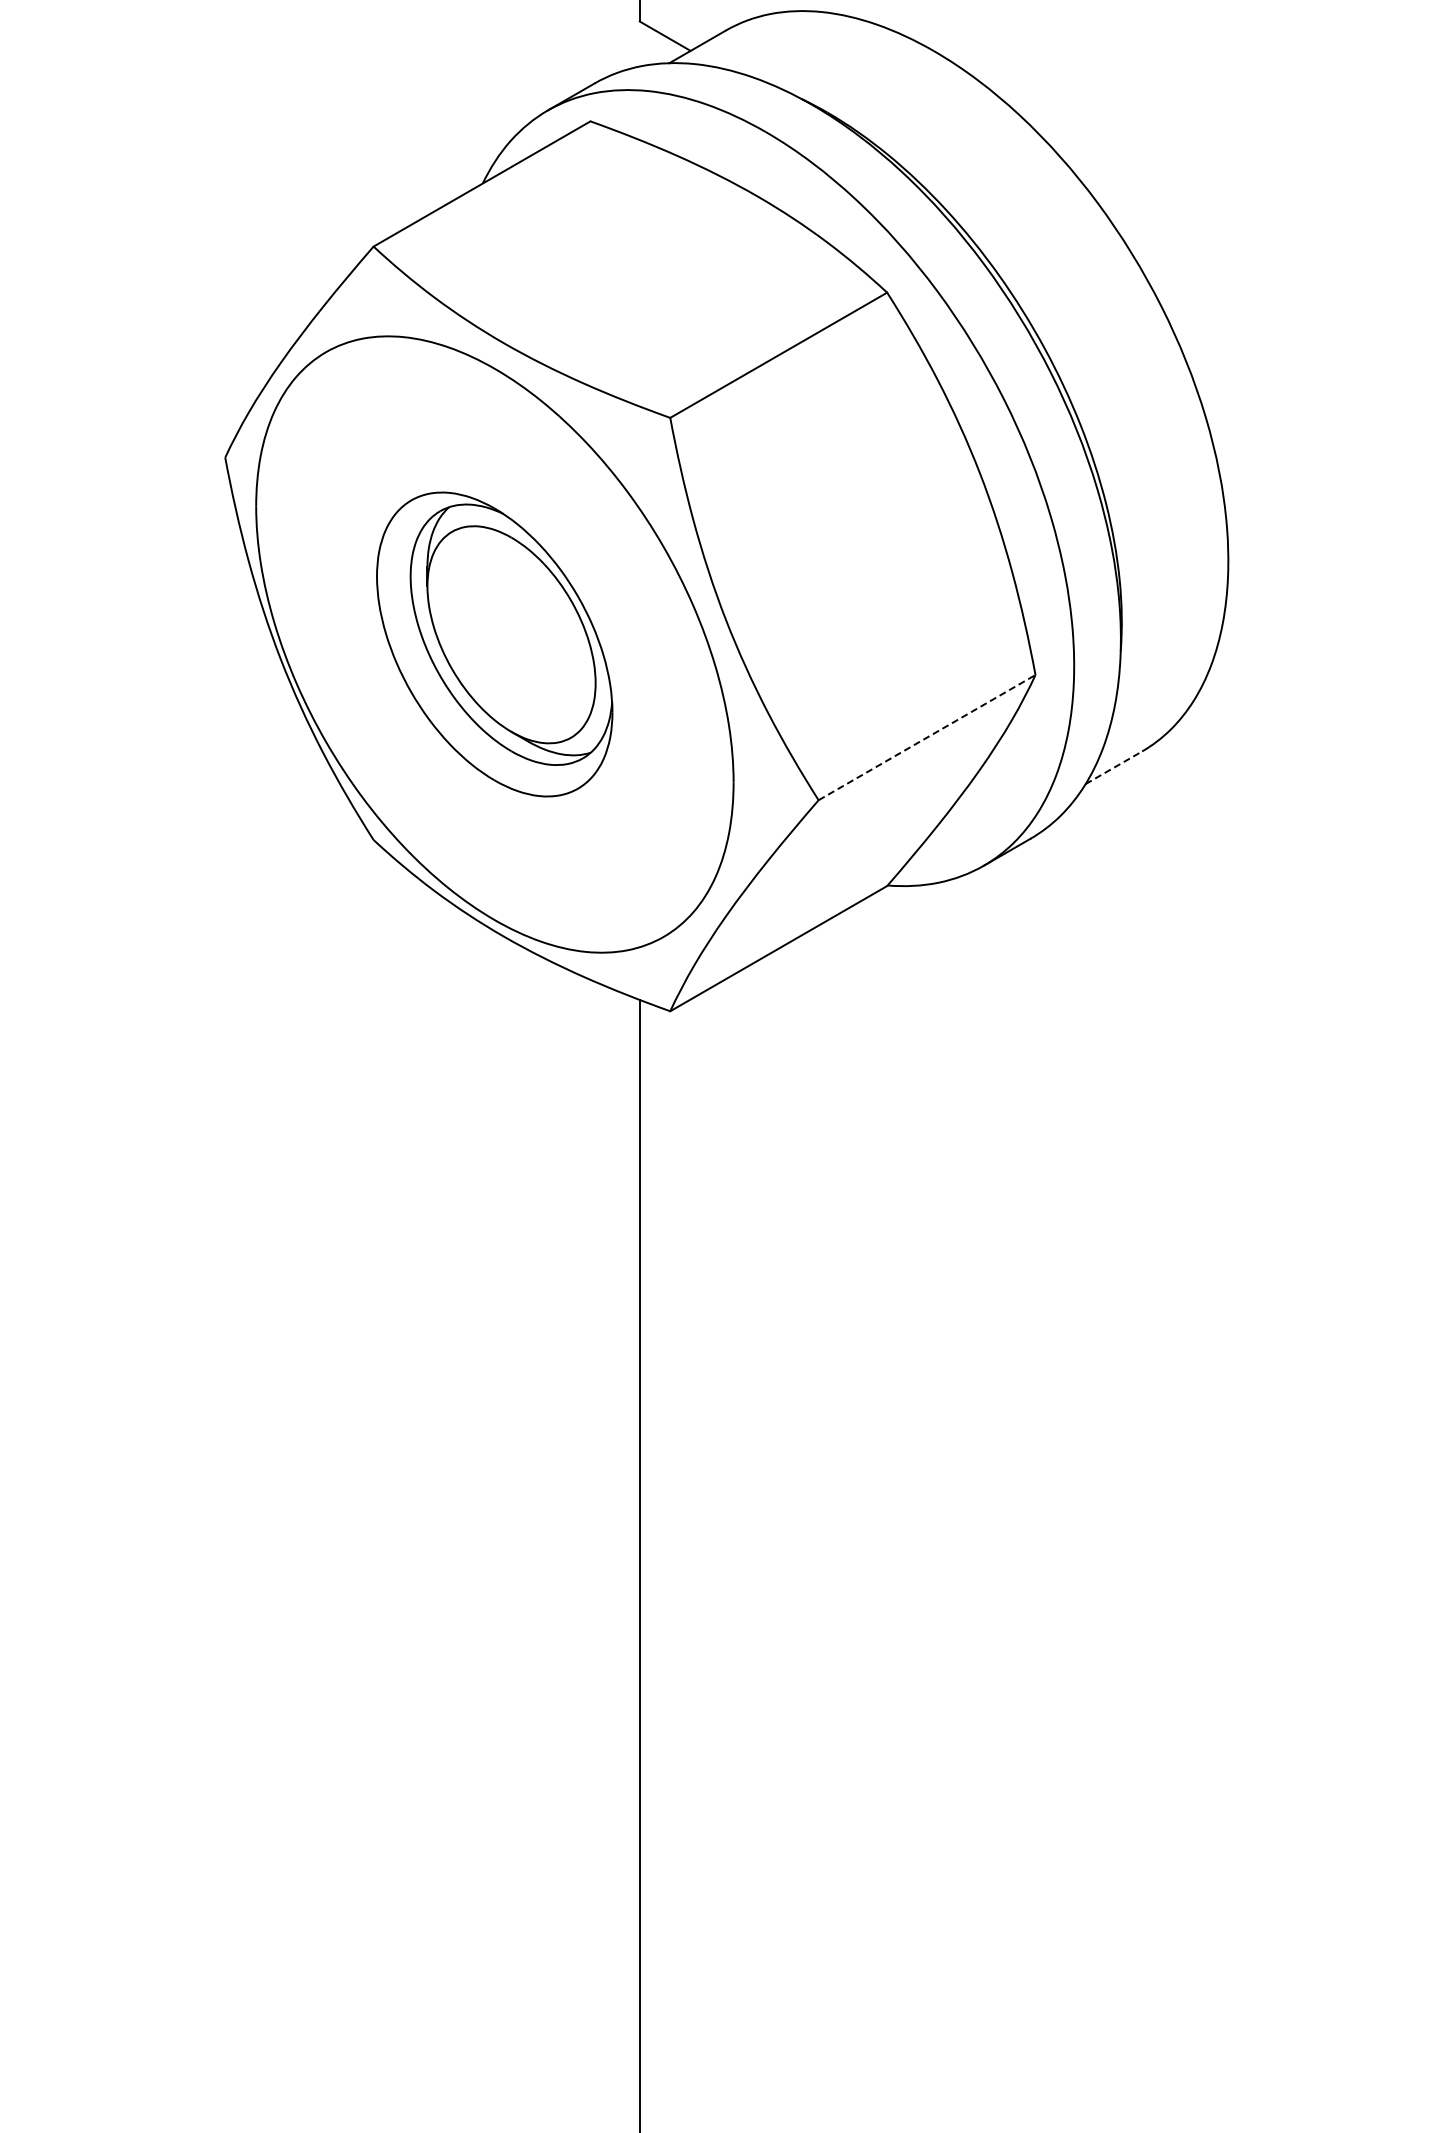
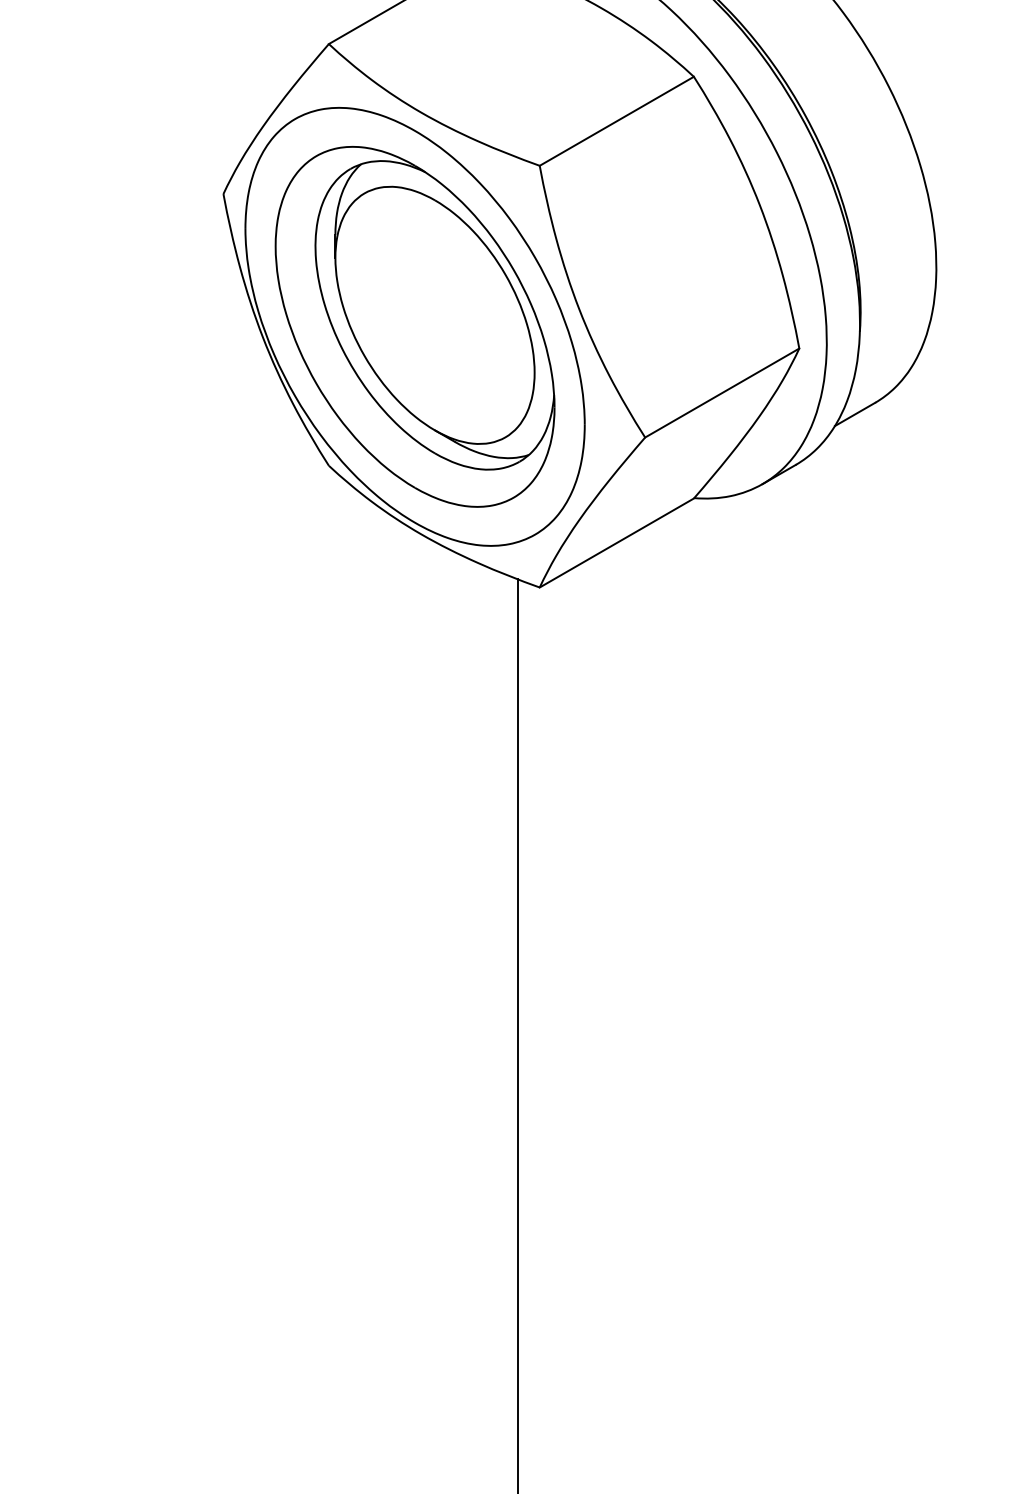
part: (494, 644) -> (414, 326), size x1.67
line: (927, 737) -> (722, 392), dashed -> solid
line: (1113, 767) -> (854, 414), dashed -> solid

